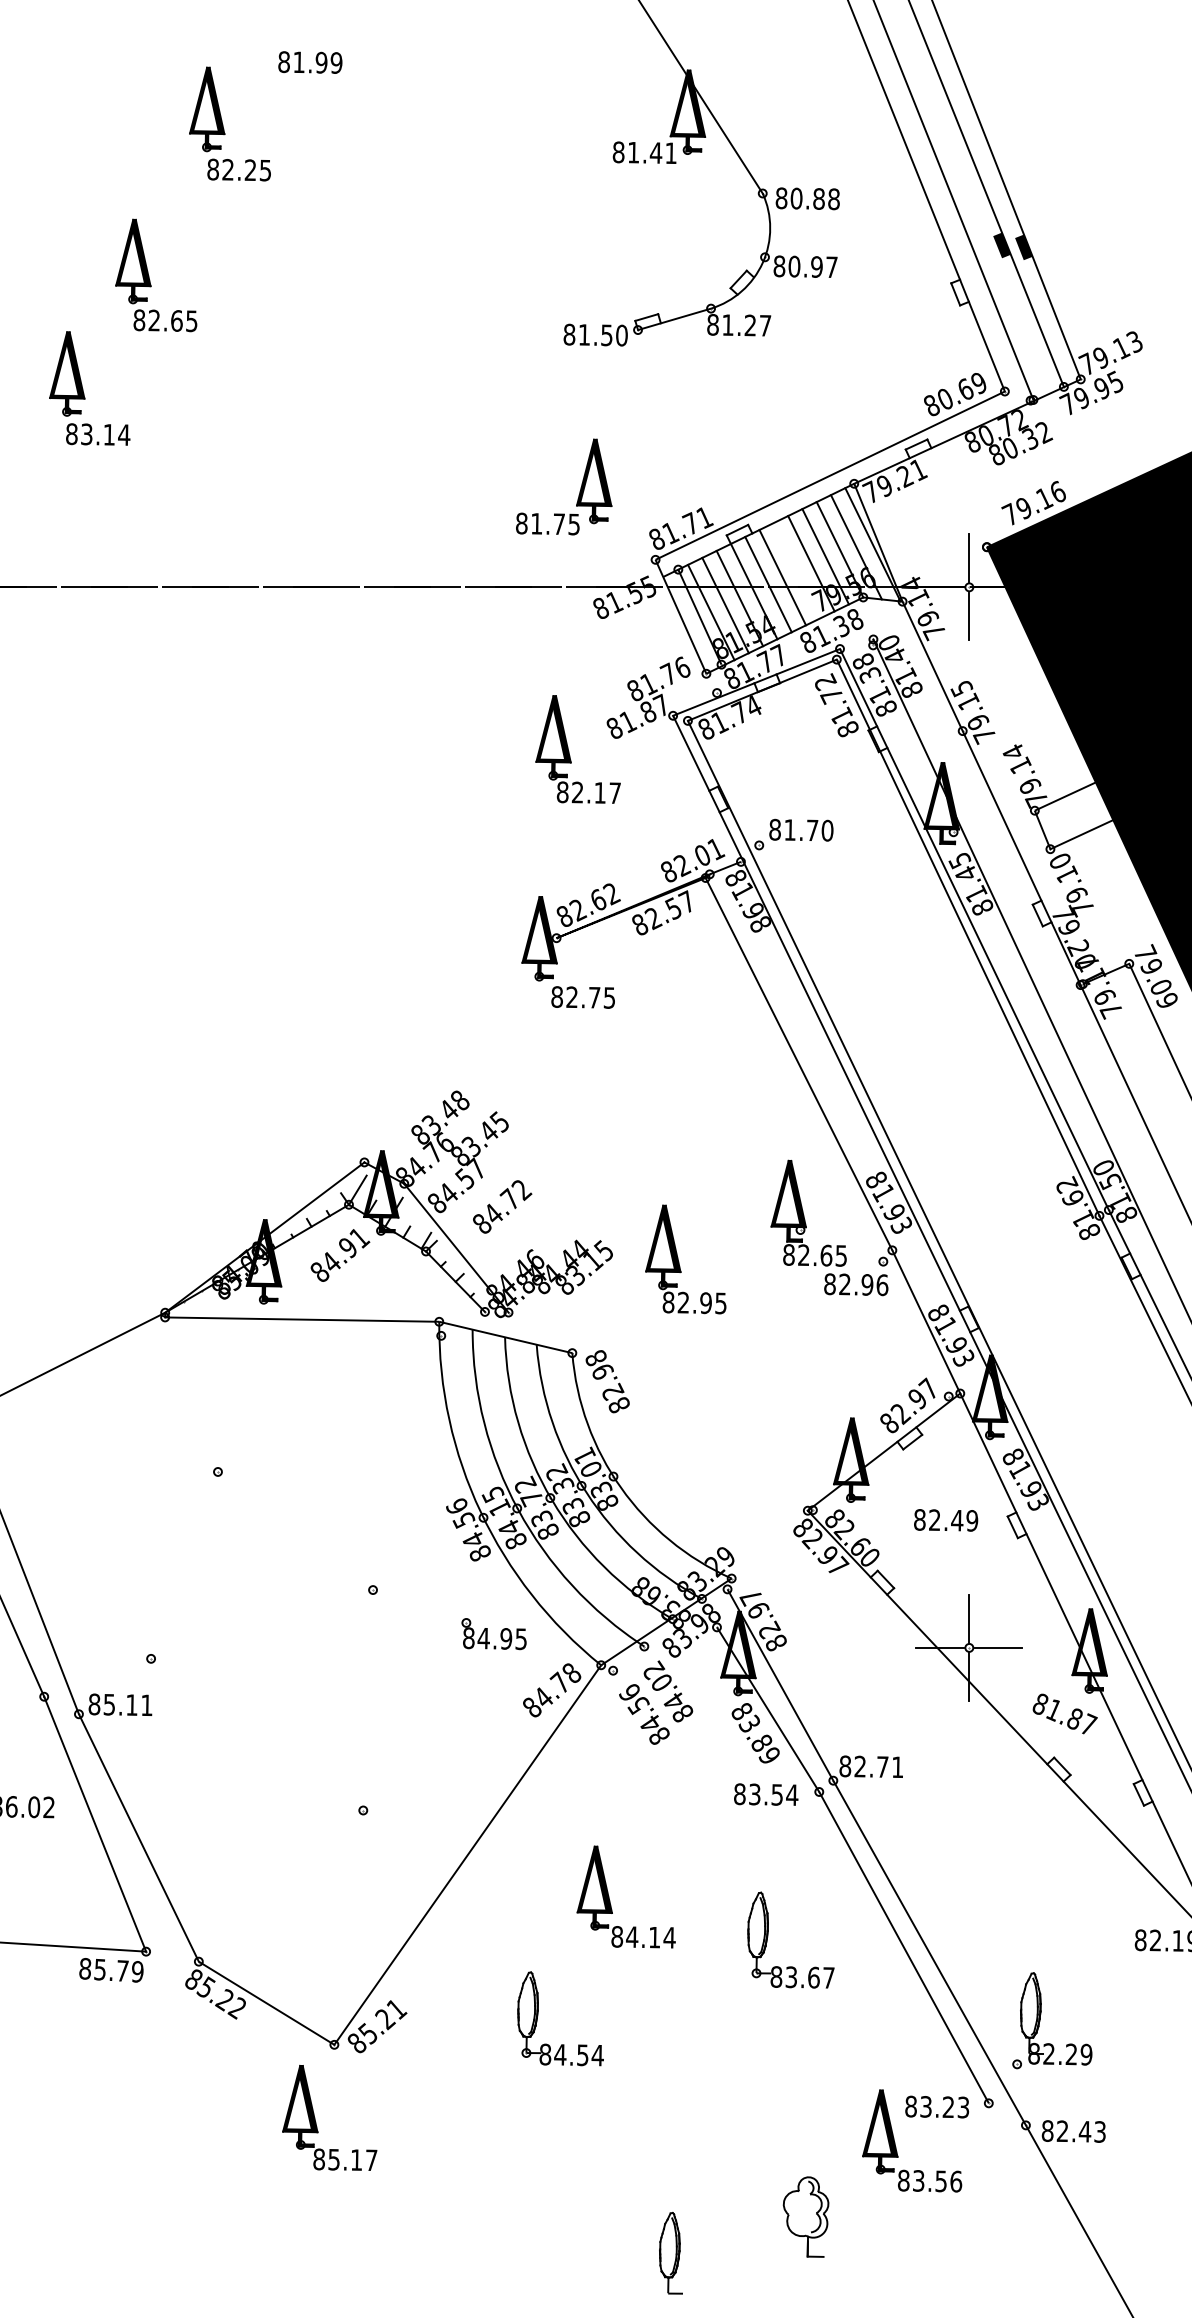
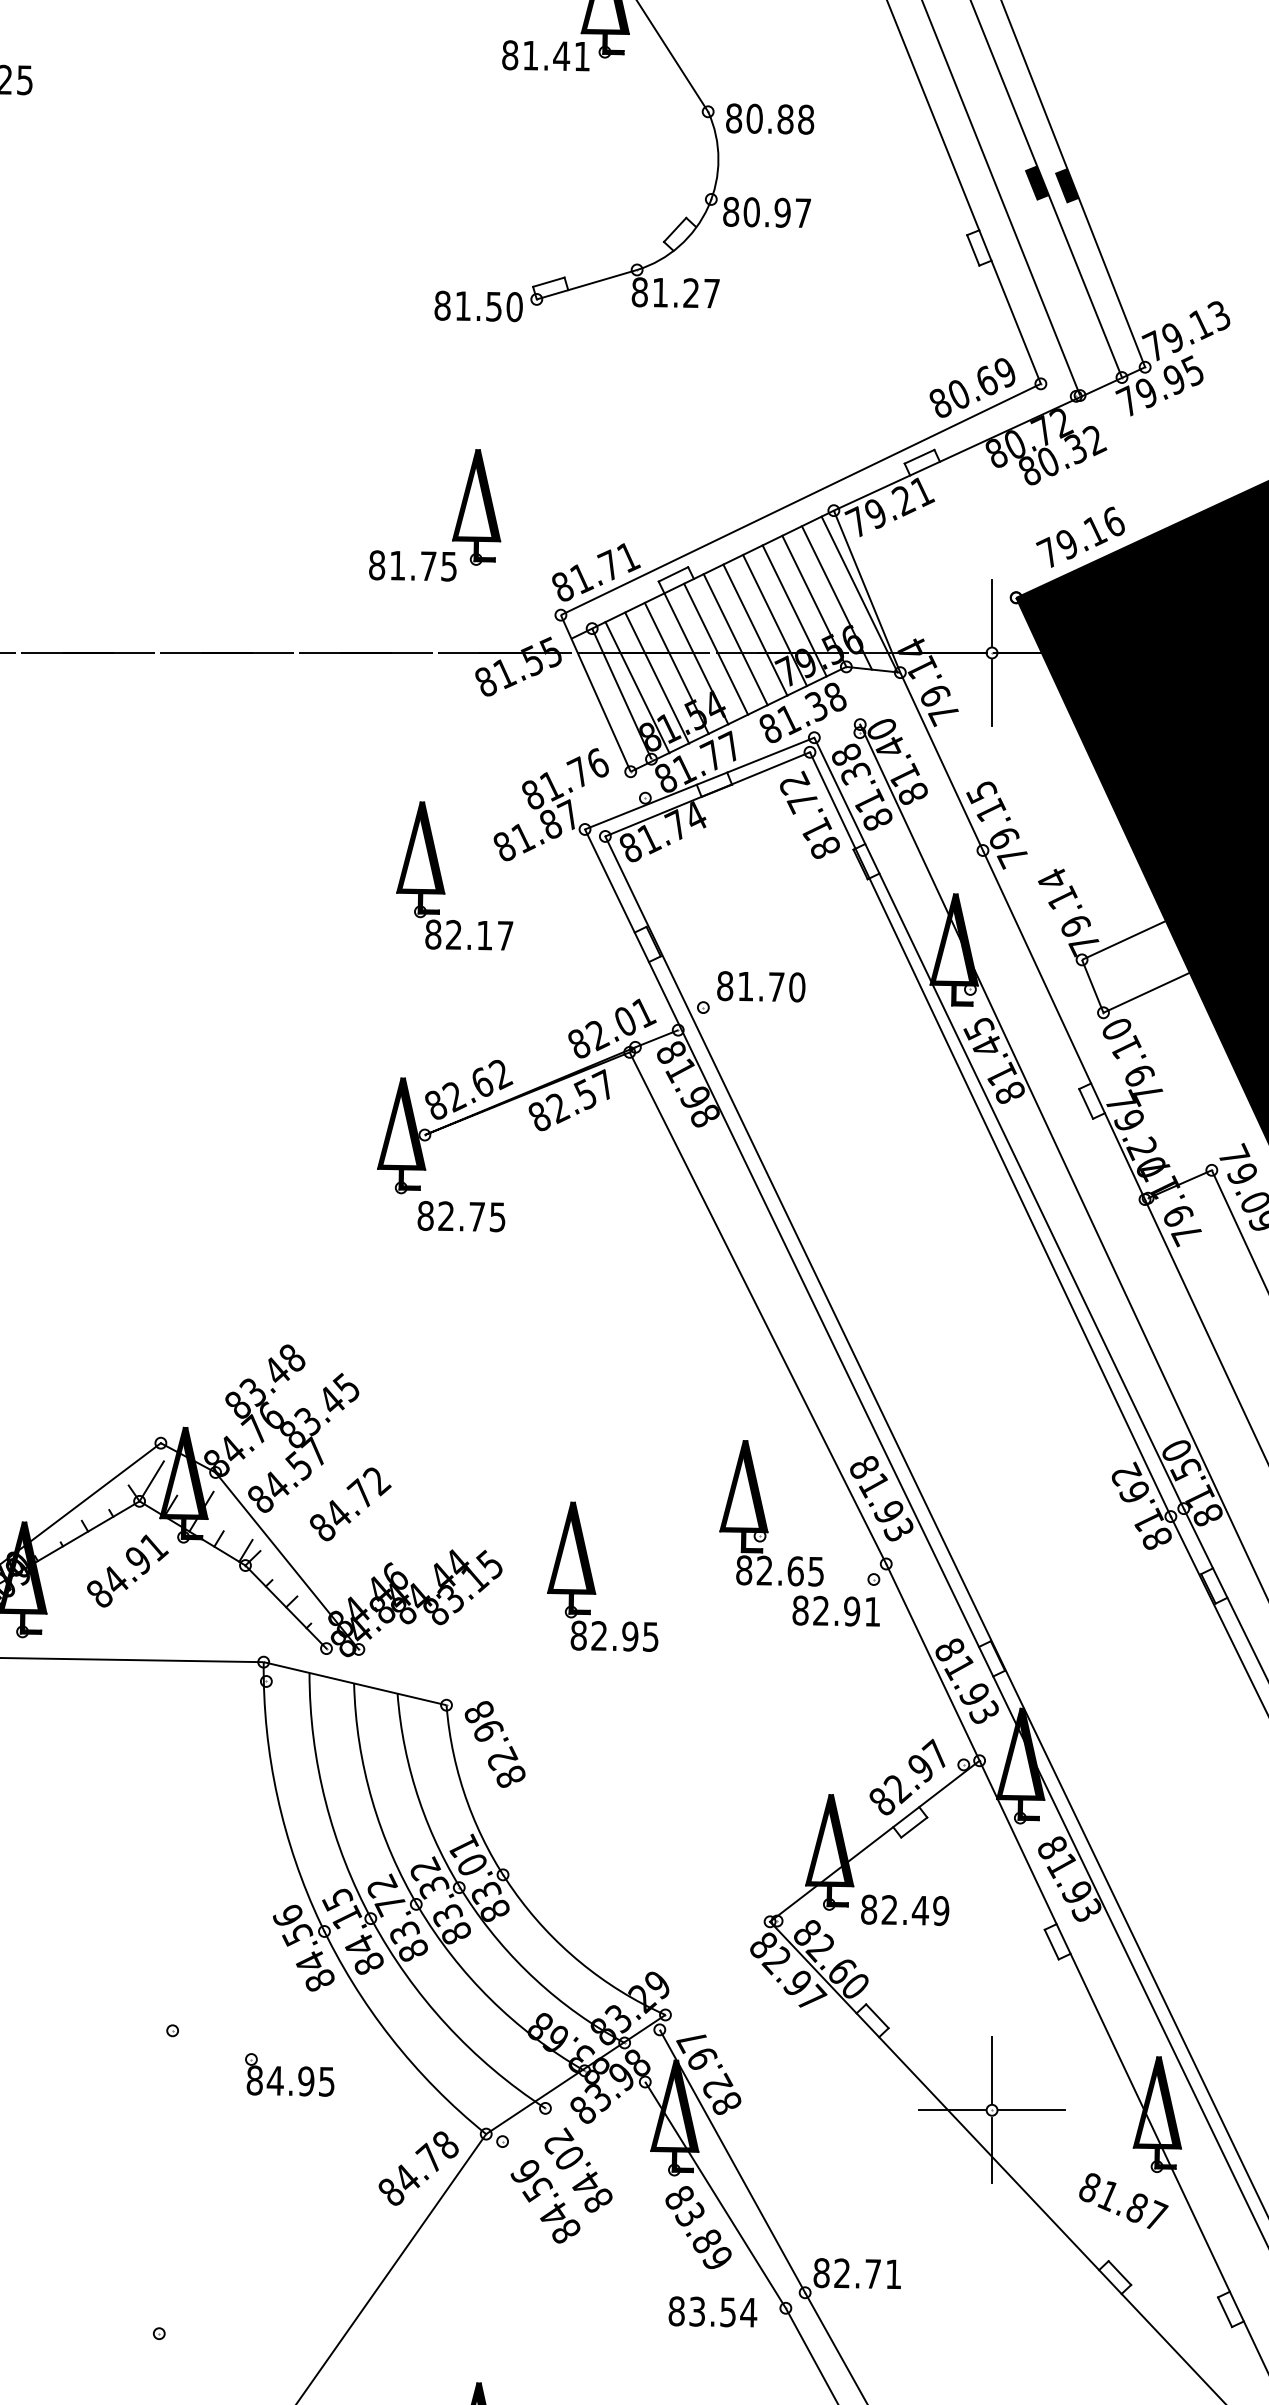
line: (796, 570) -> (754, 629), added
text: (882, 1285) -> (872, 1612), 82.96 -> 82.91
text: (946, 1520) -> (905, 1910), moved
part: (493, 1634) -> (288, 2075), moved

